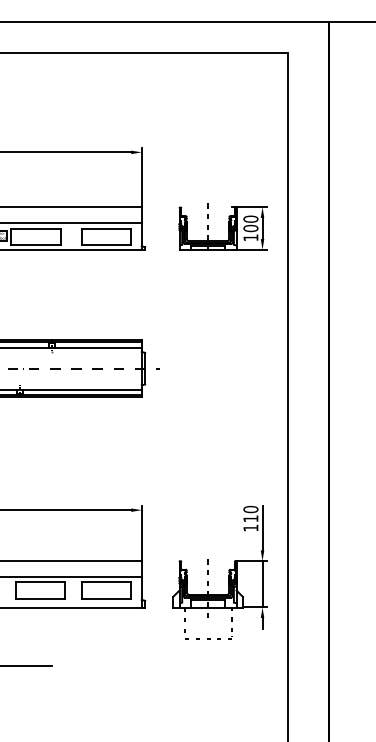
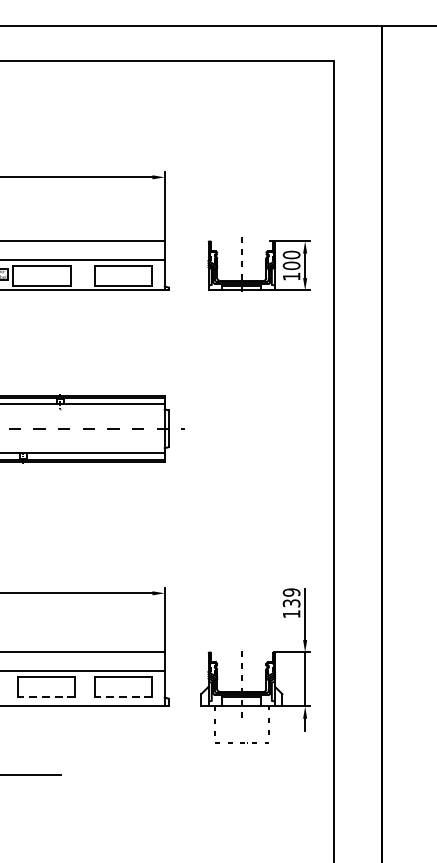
text: (250, 514) -> (291, 598), 110 -> 139
line: (40, 599) -> (47, 697), solid -> dashed
line: (106, 599) -> (123, 697), solid -> dashed

